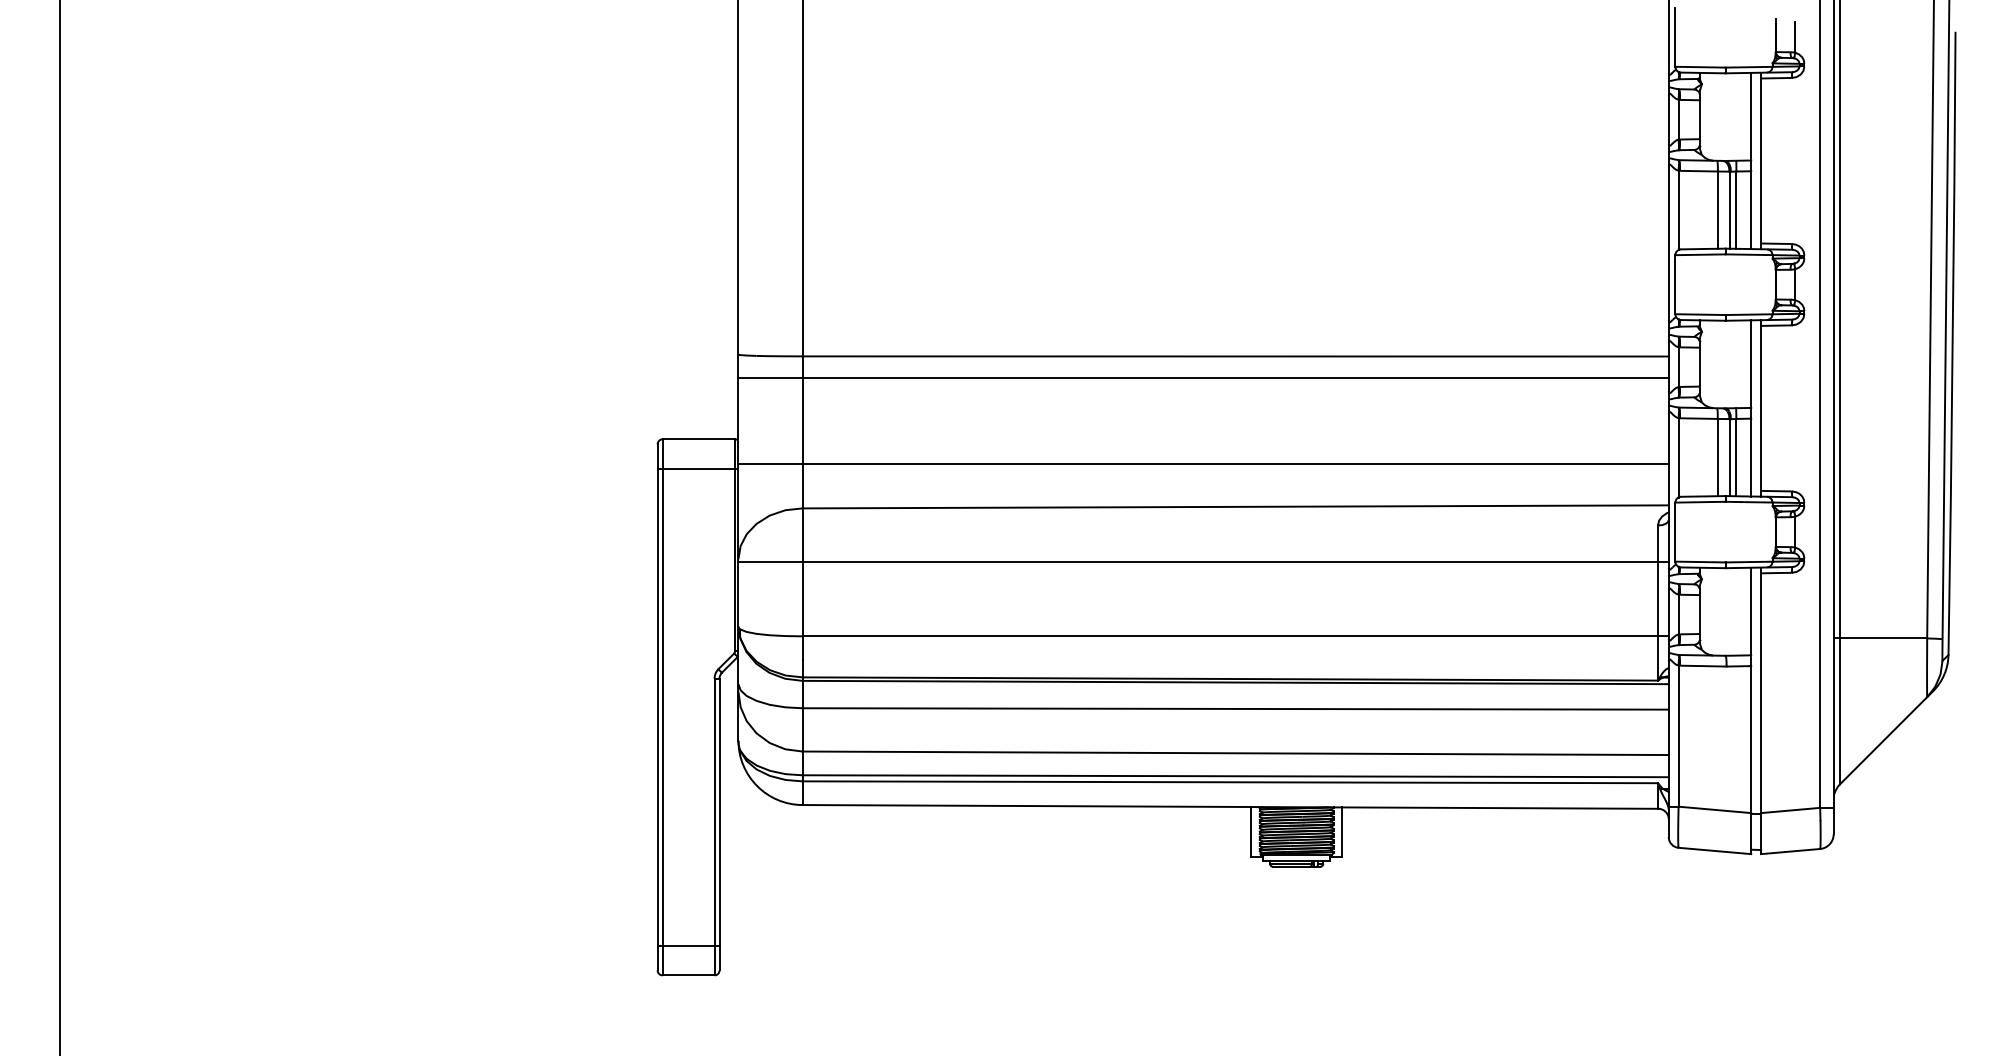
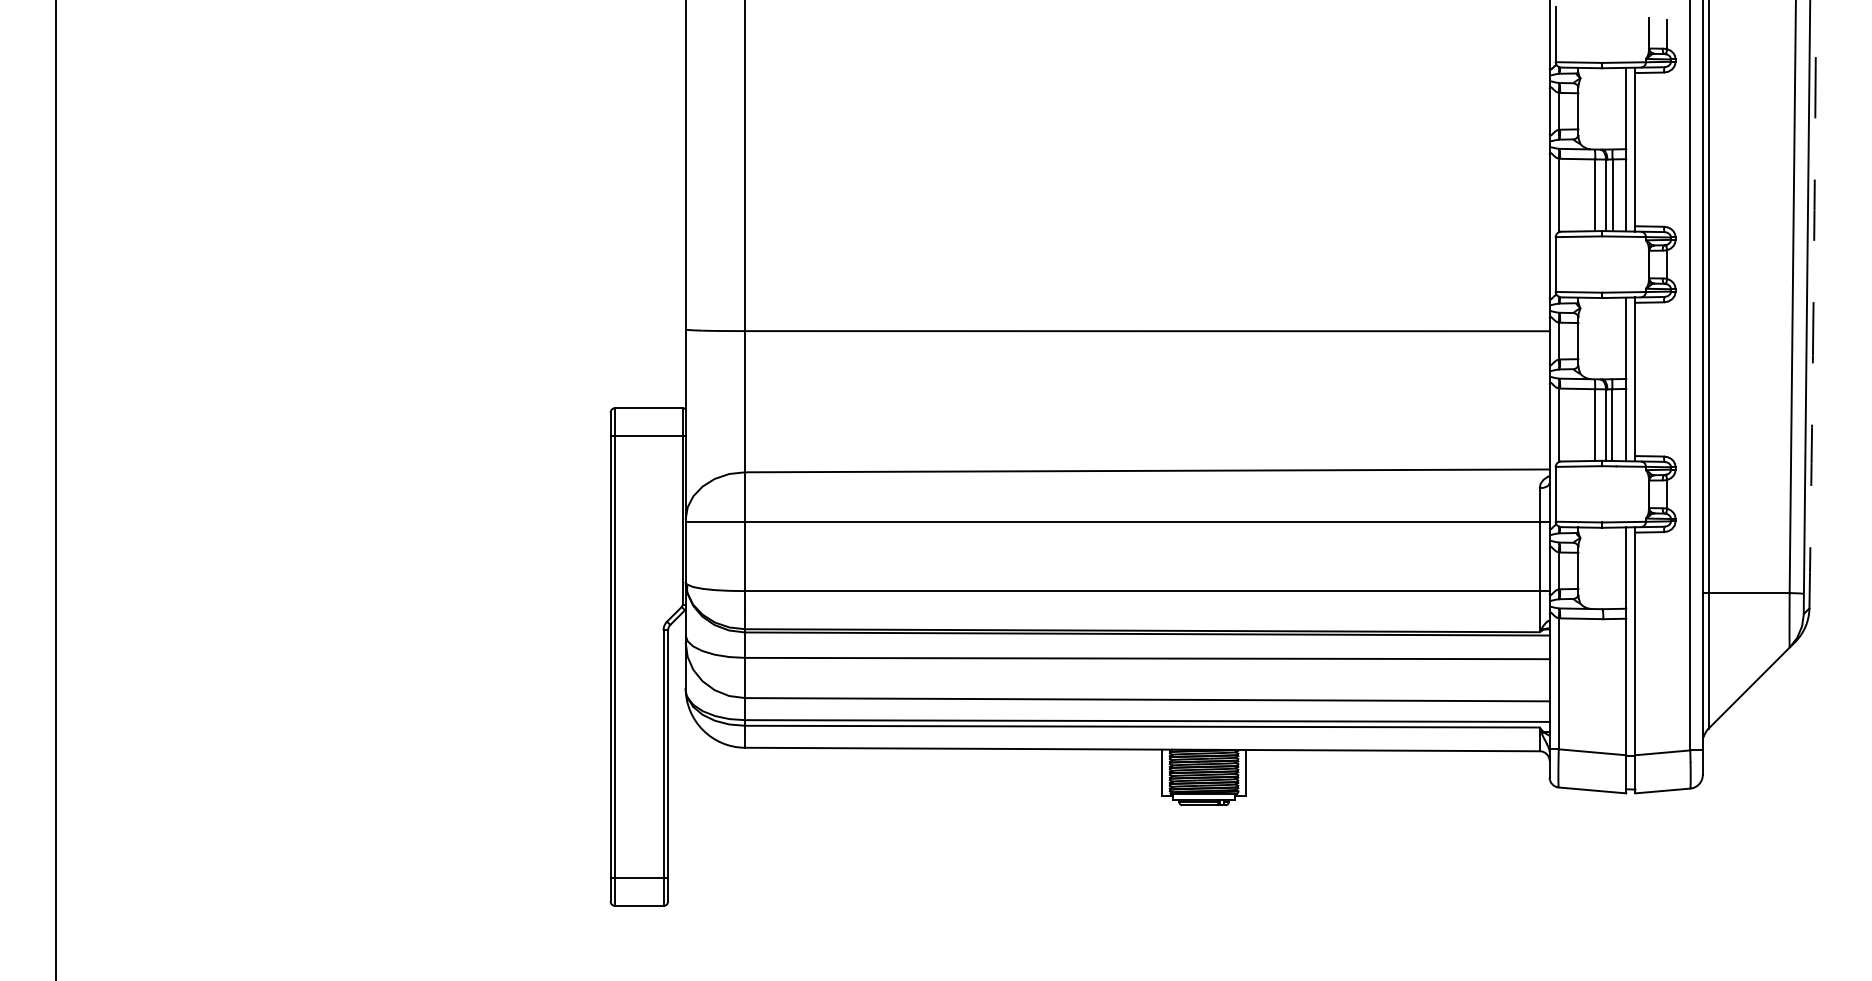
arc: (1952, 343) -> (1813, 319), solid -> dashed
line: (1203, 377) -> (1117, 350), removed
line: (1203, 464) -> (1117, 431), removed

